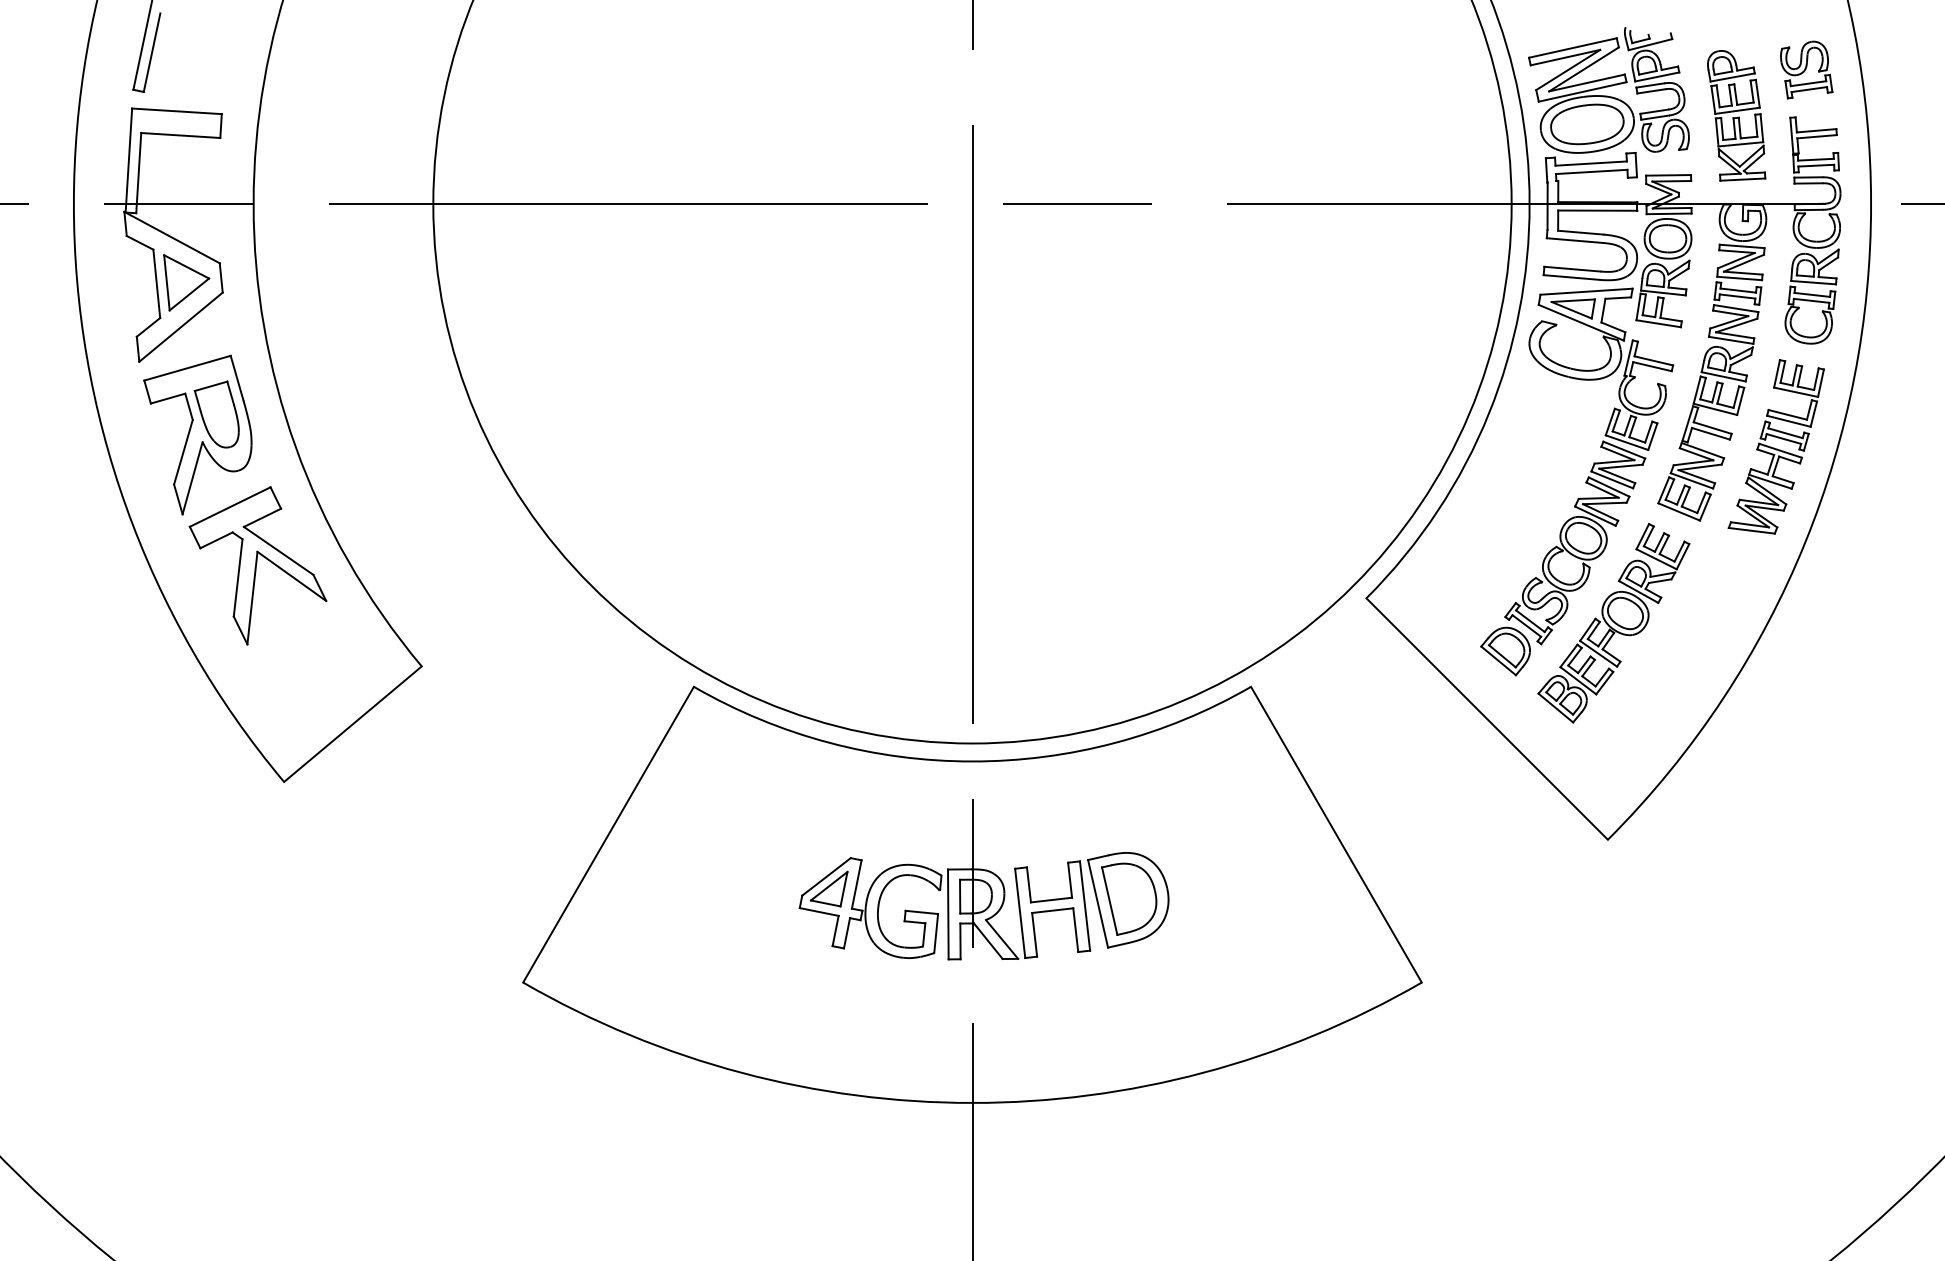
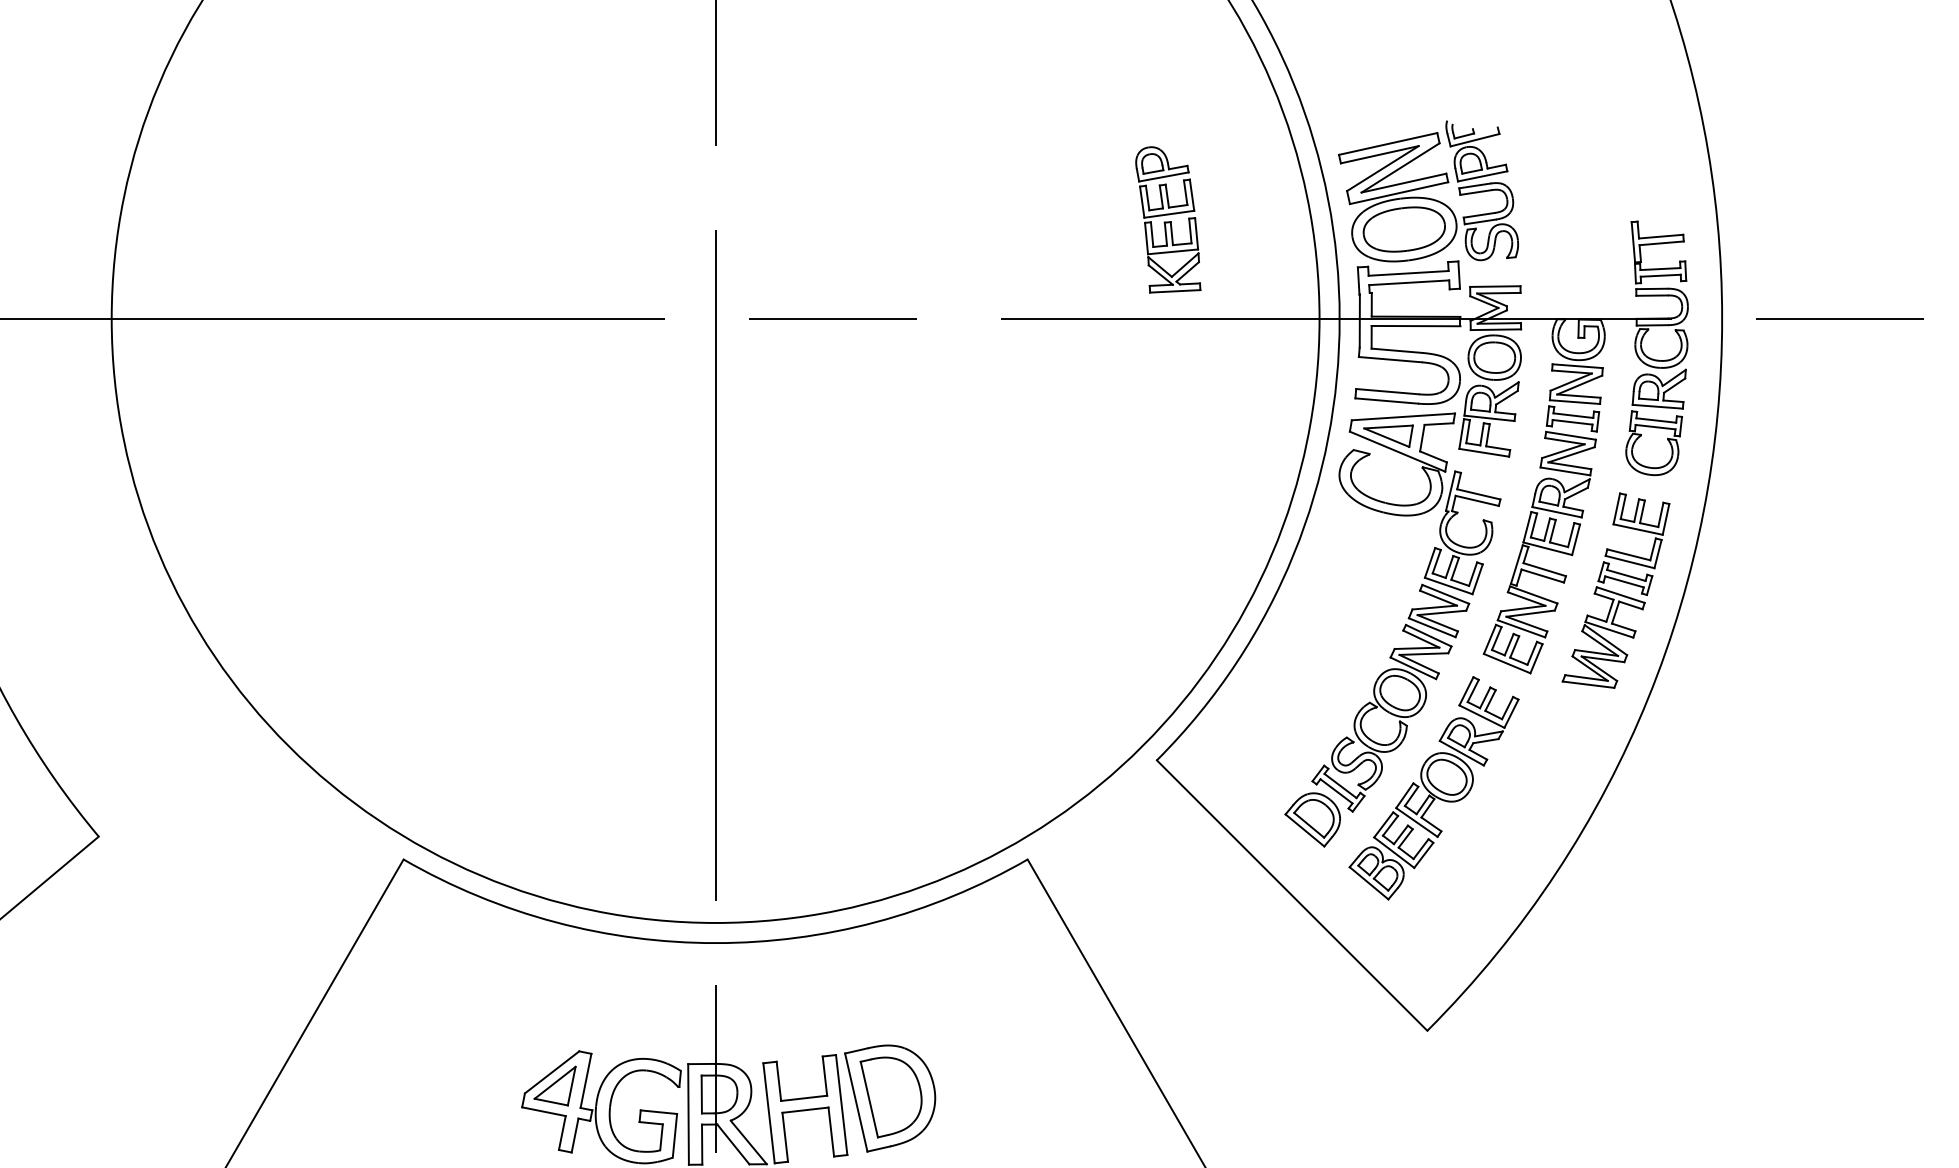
part: (1806, 69) -> (1649, 168), removed
part: (1736, 115) -> (1168, 219), moved

